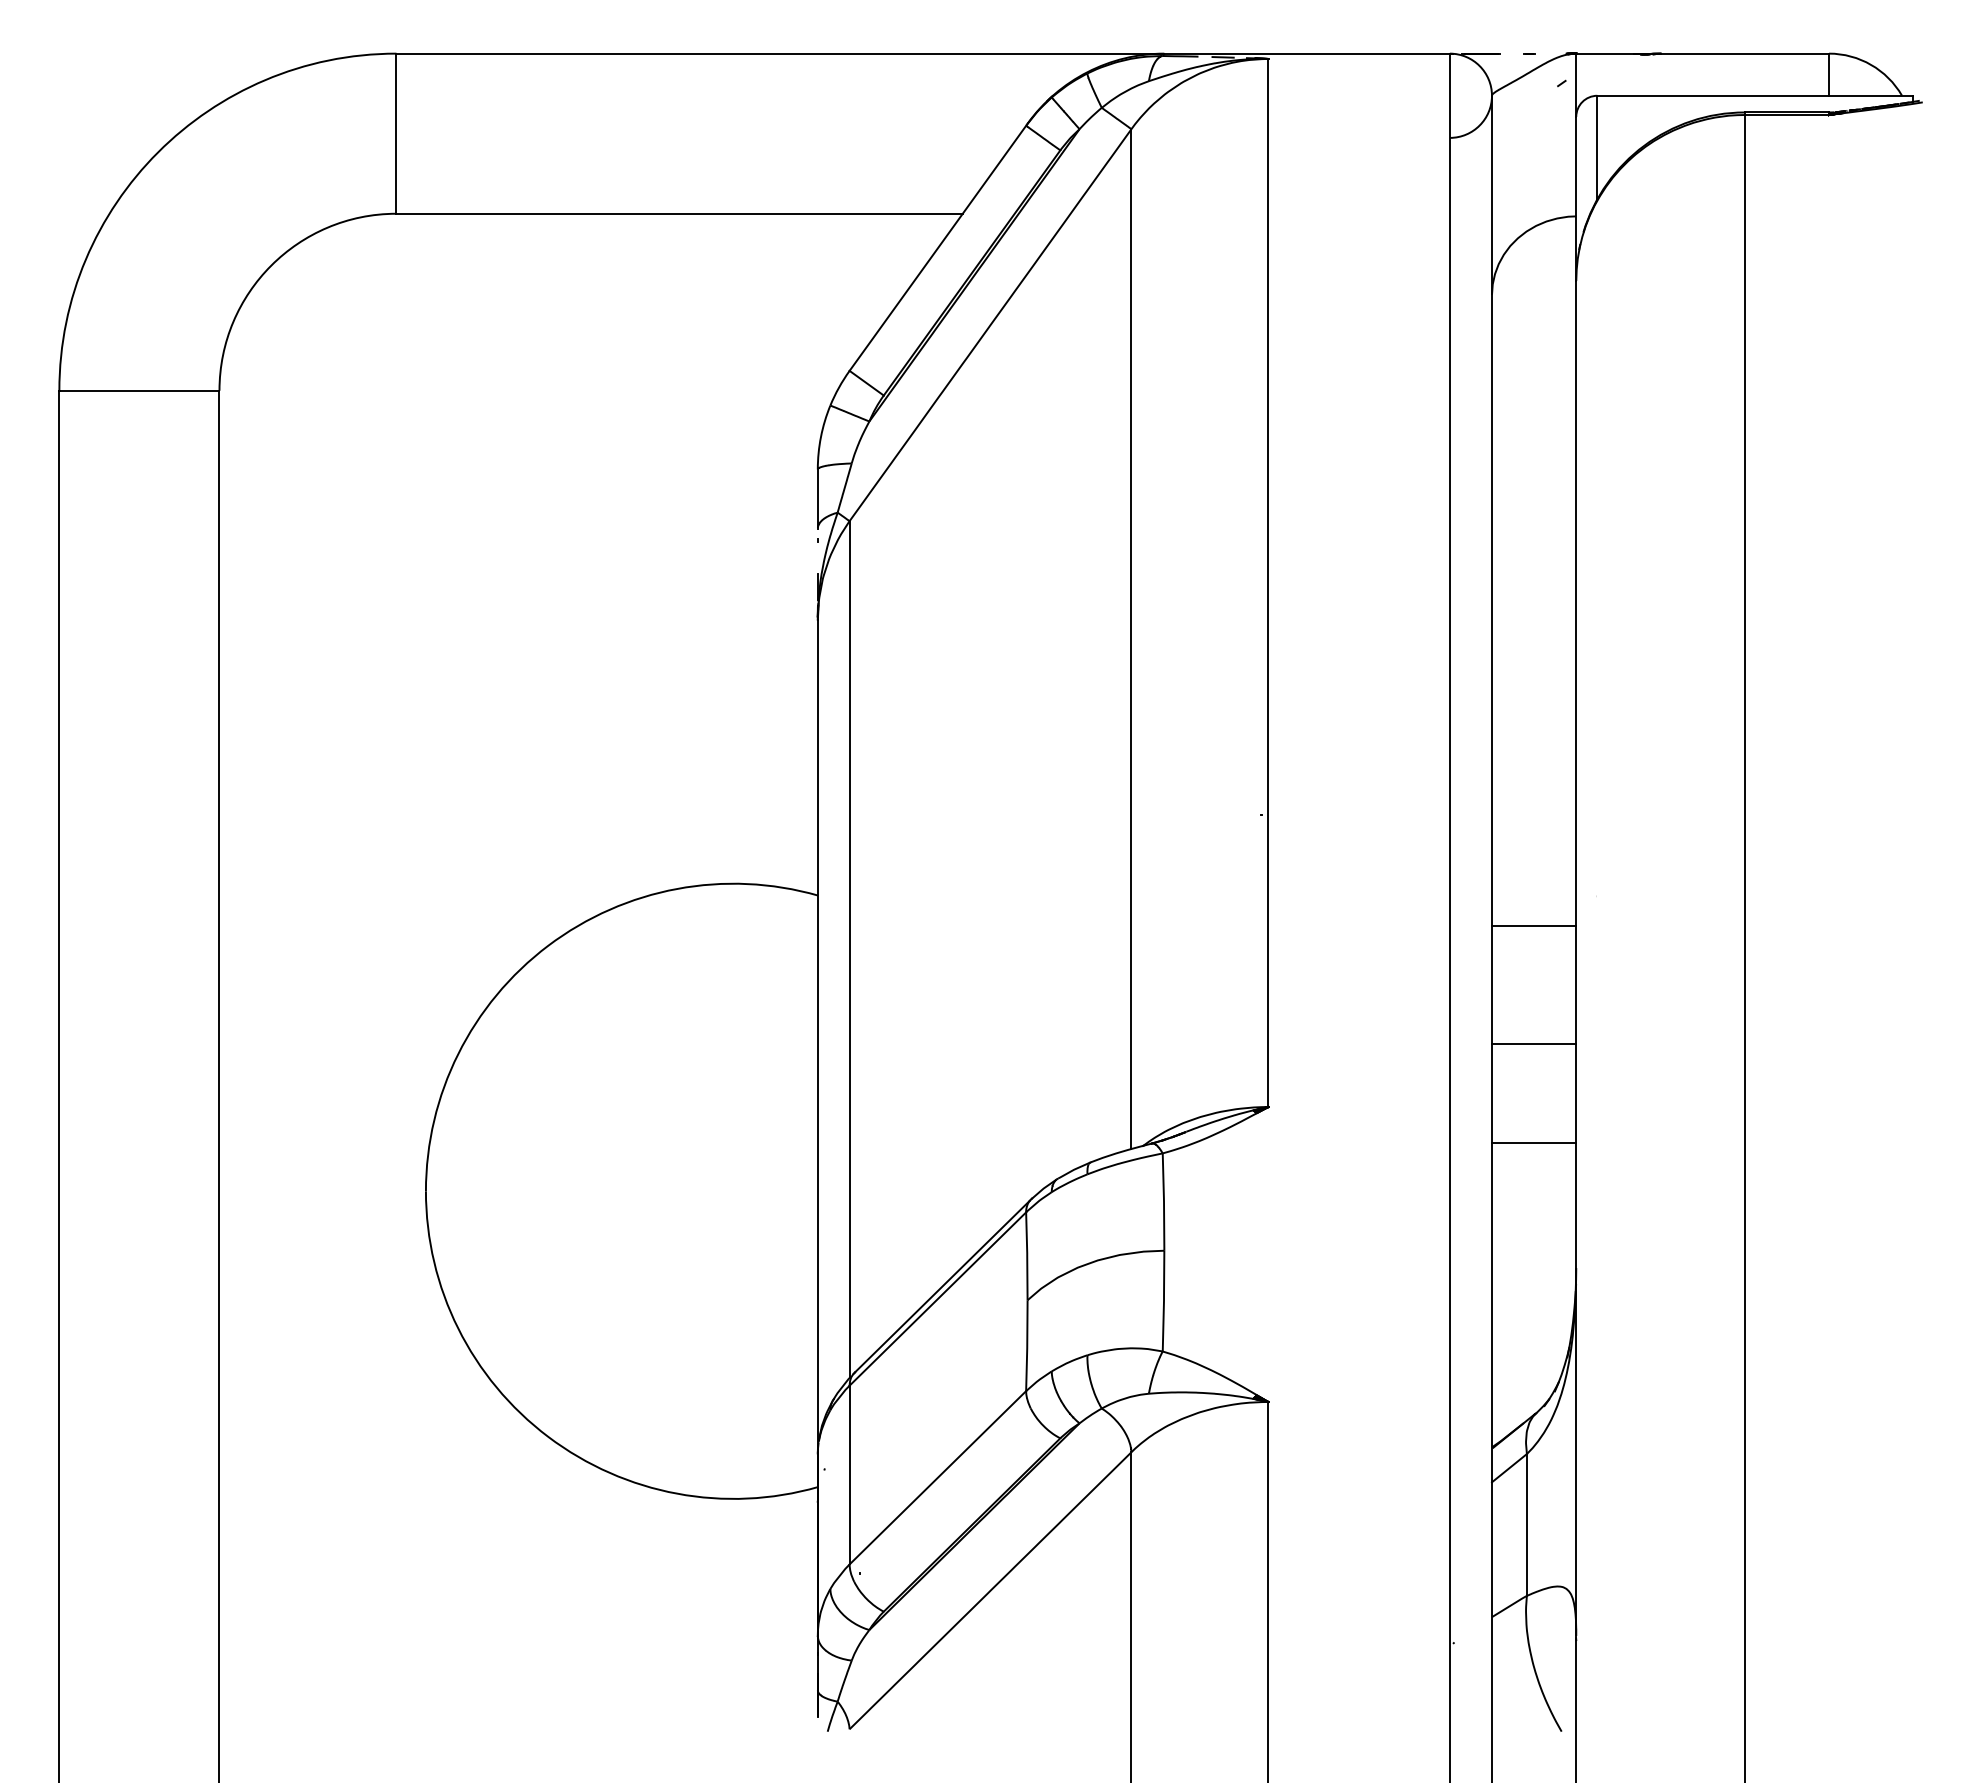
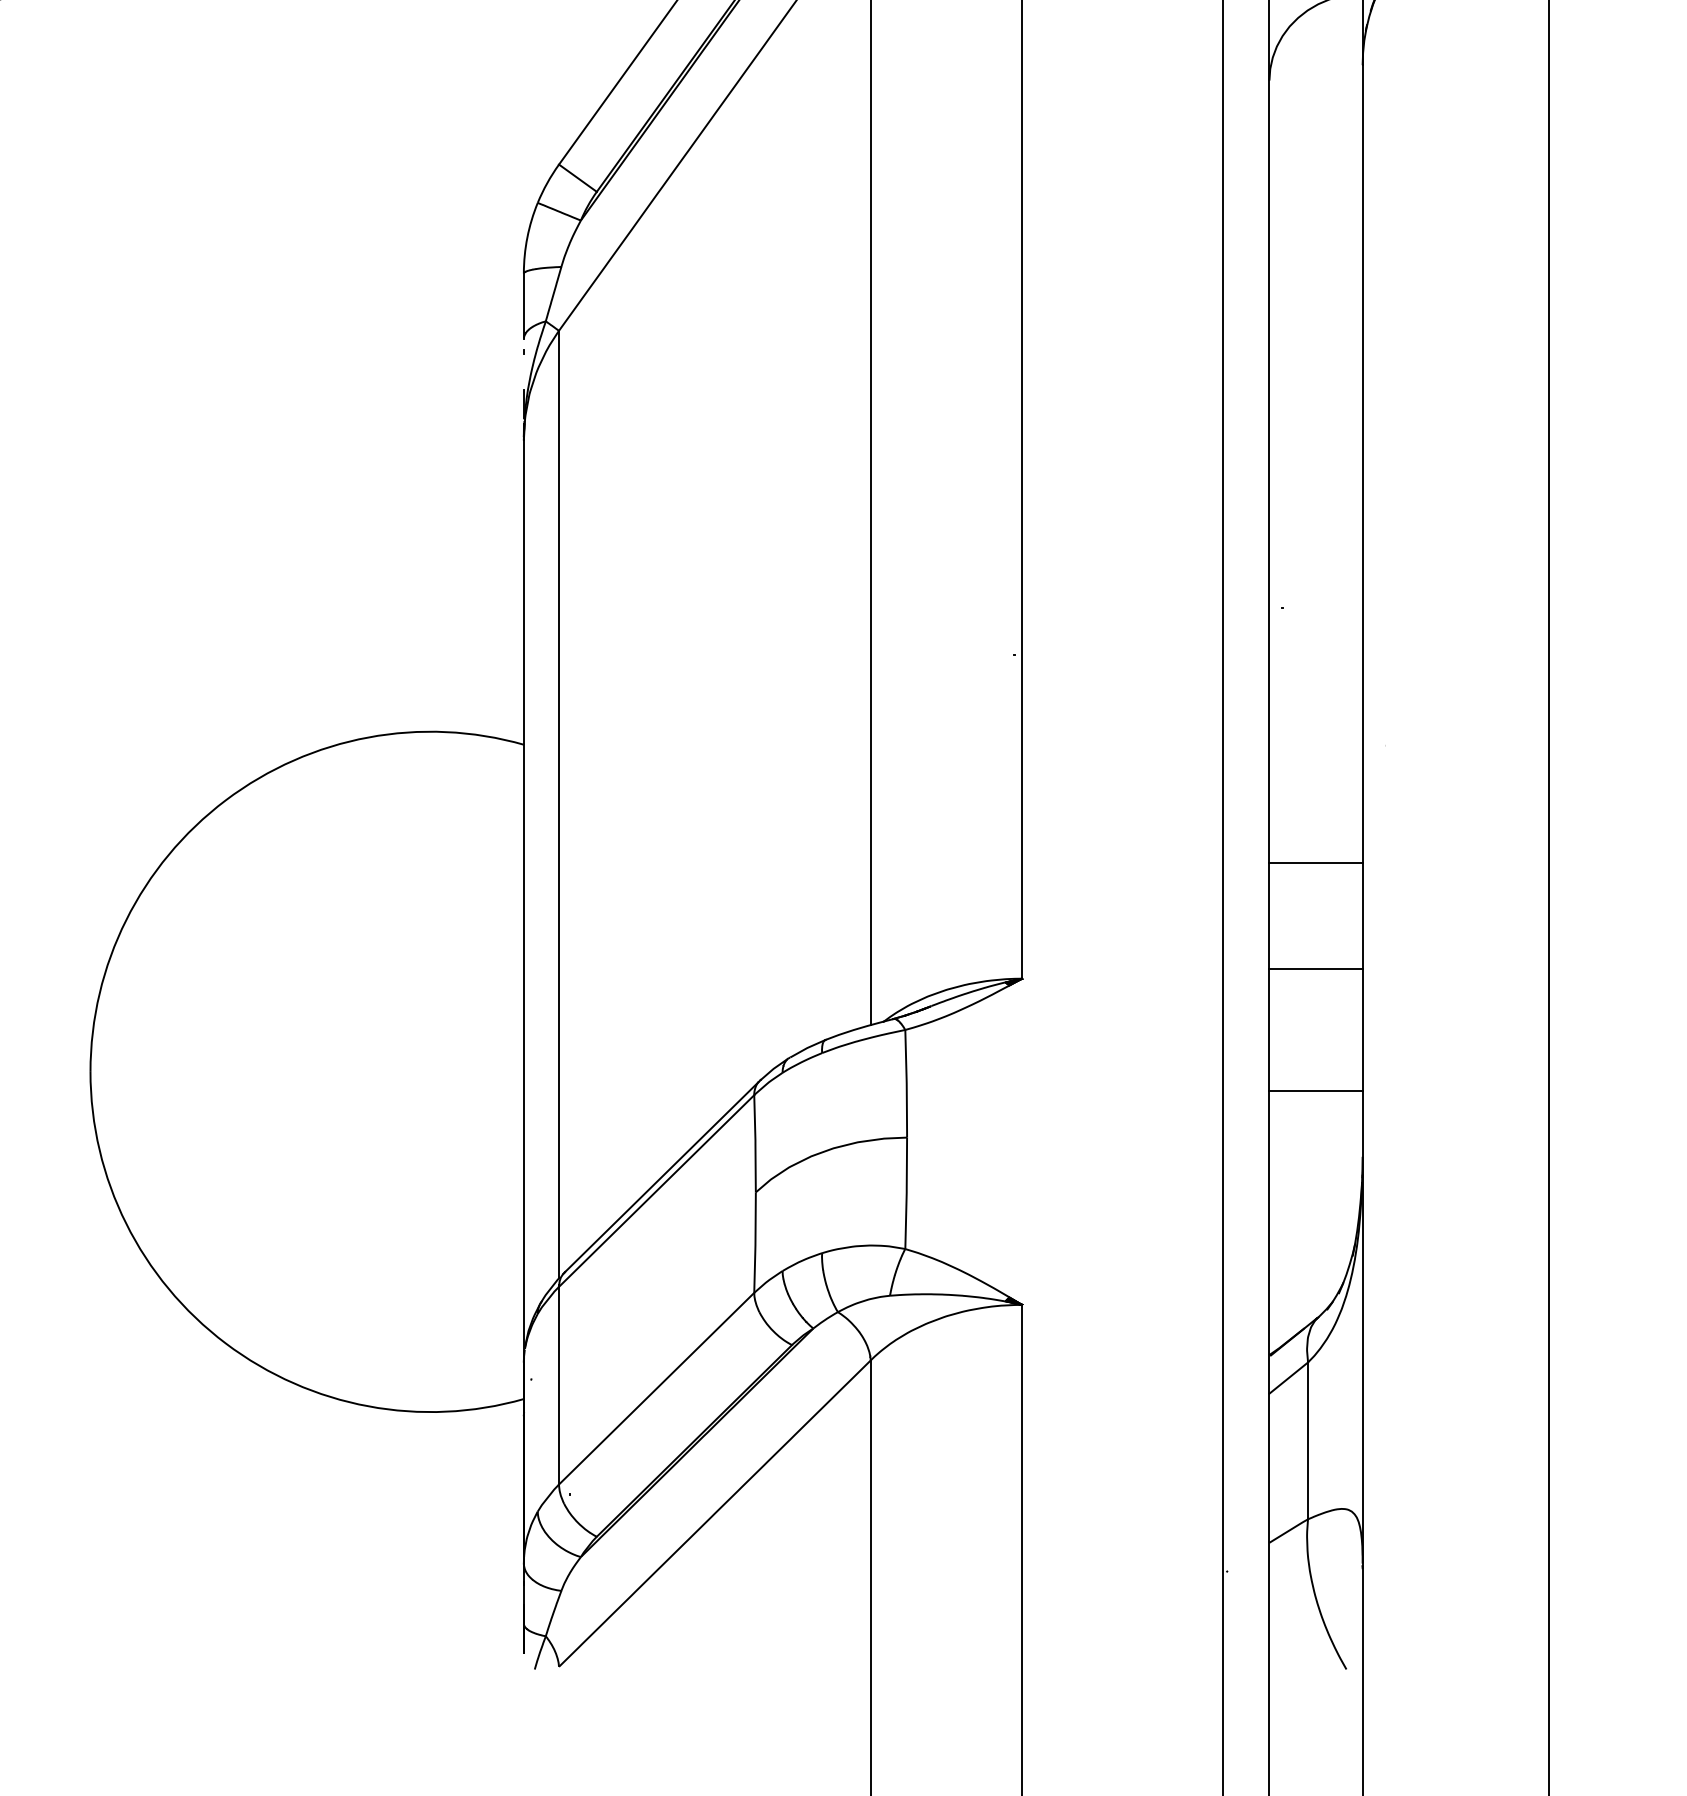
line: (1533, 926) -> (1315, 863), moved
line: (1533, 1043) -> (1315, 969), moved
line: (1533, 1143) -> (1315, 1092), moved

